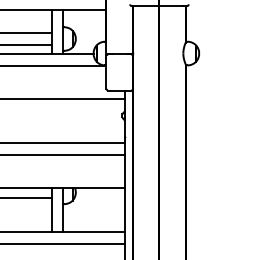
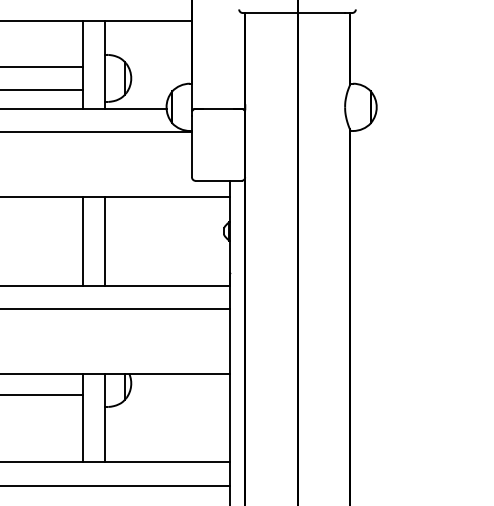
line: (51, 120) -> (82, 240), added
line: (62, 120) -> (104, 240), added

